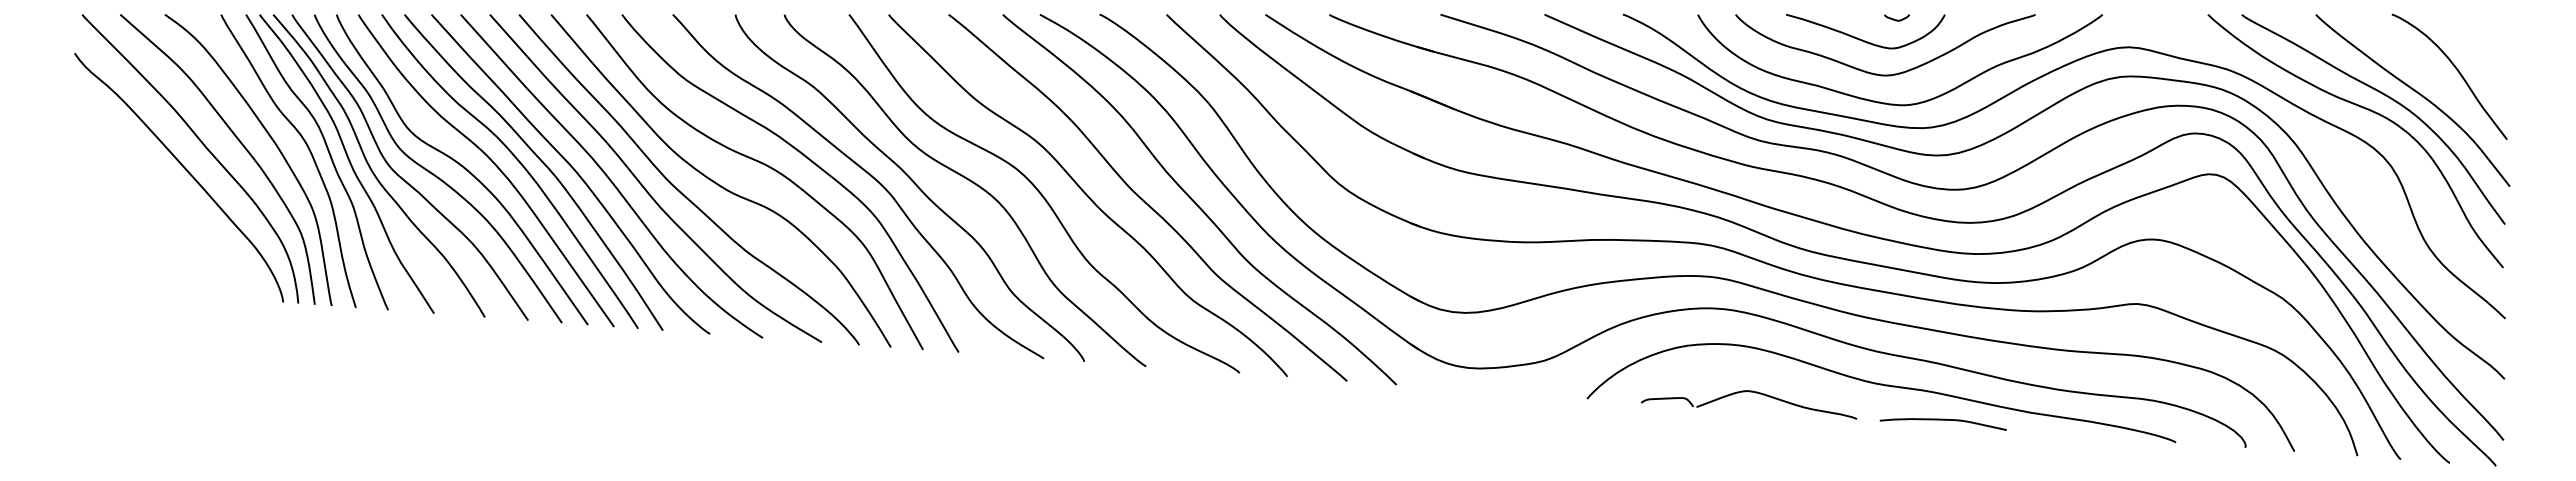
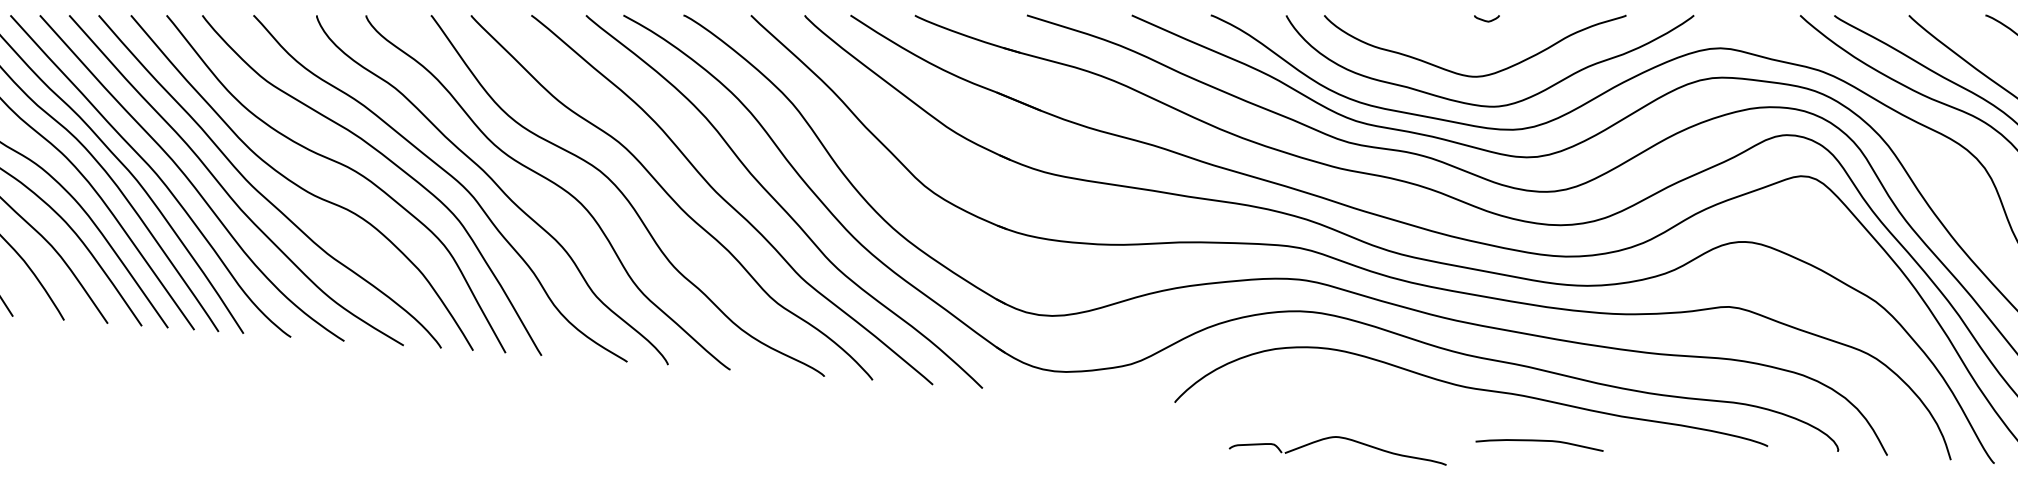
curve: (1862, 39) -> (1452, 40), removed
part: (1748, 392) -> (1337, 438), moved
curve: (1942, 420) -> (1538, 441), moved

